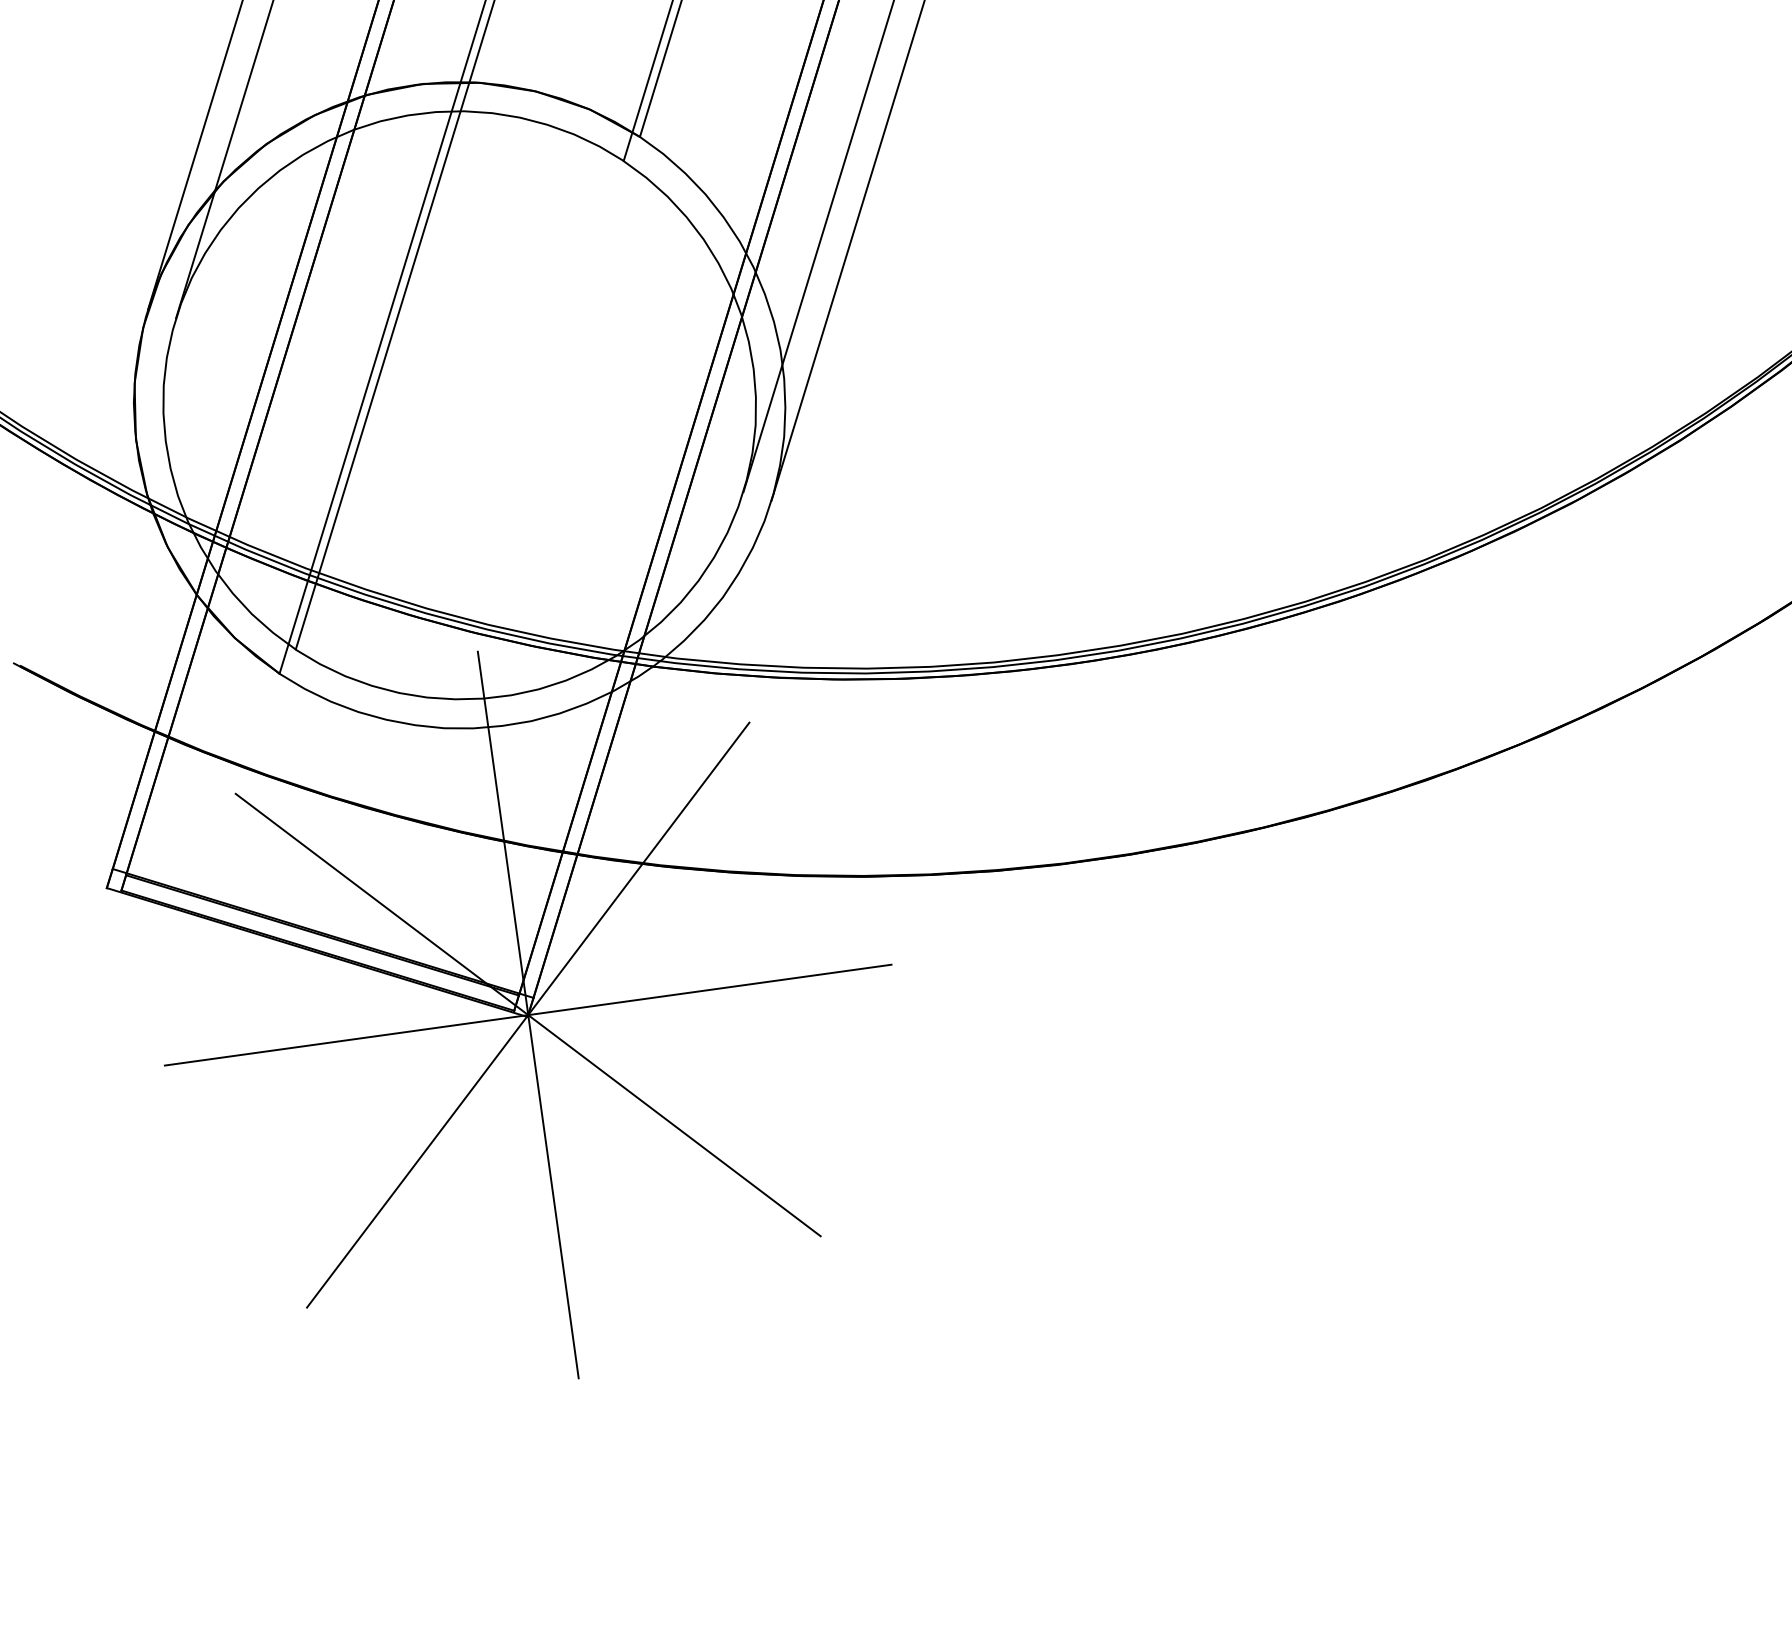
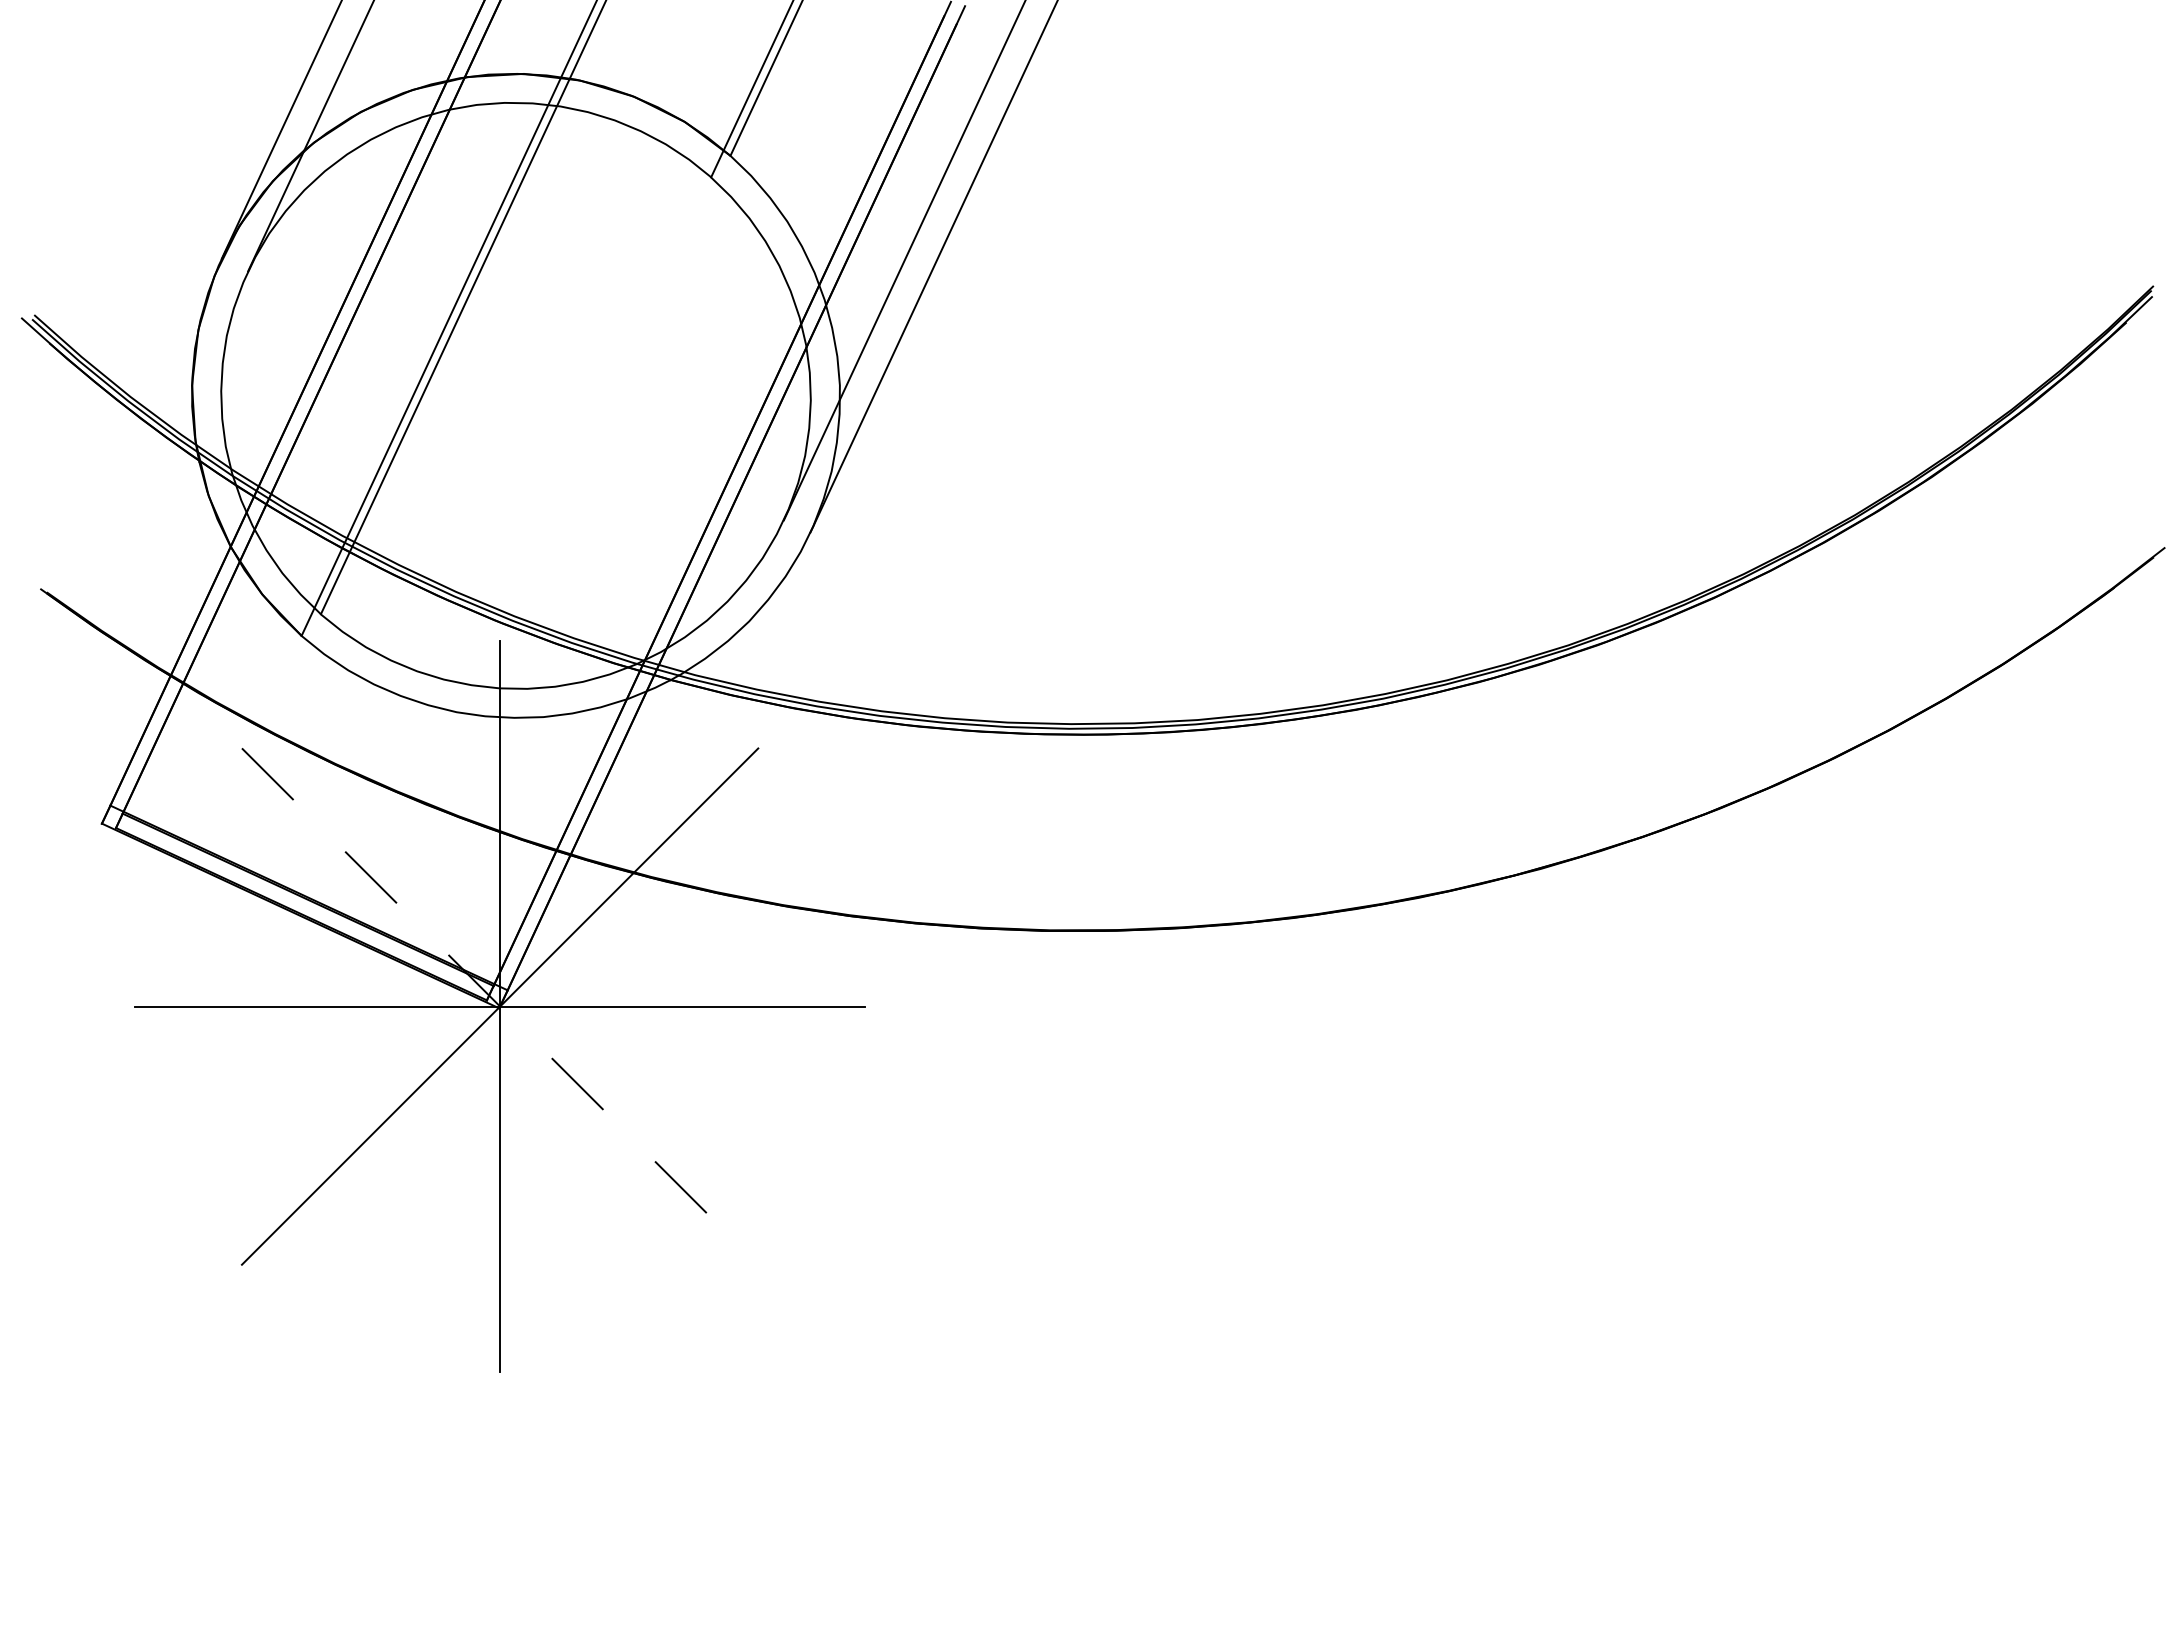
line: (528, 1014) -> (500, 1006), solid -> dashed

